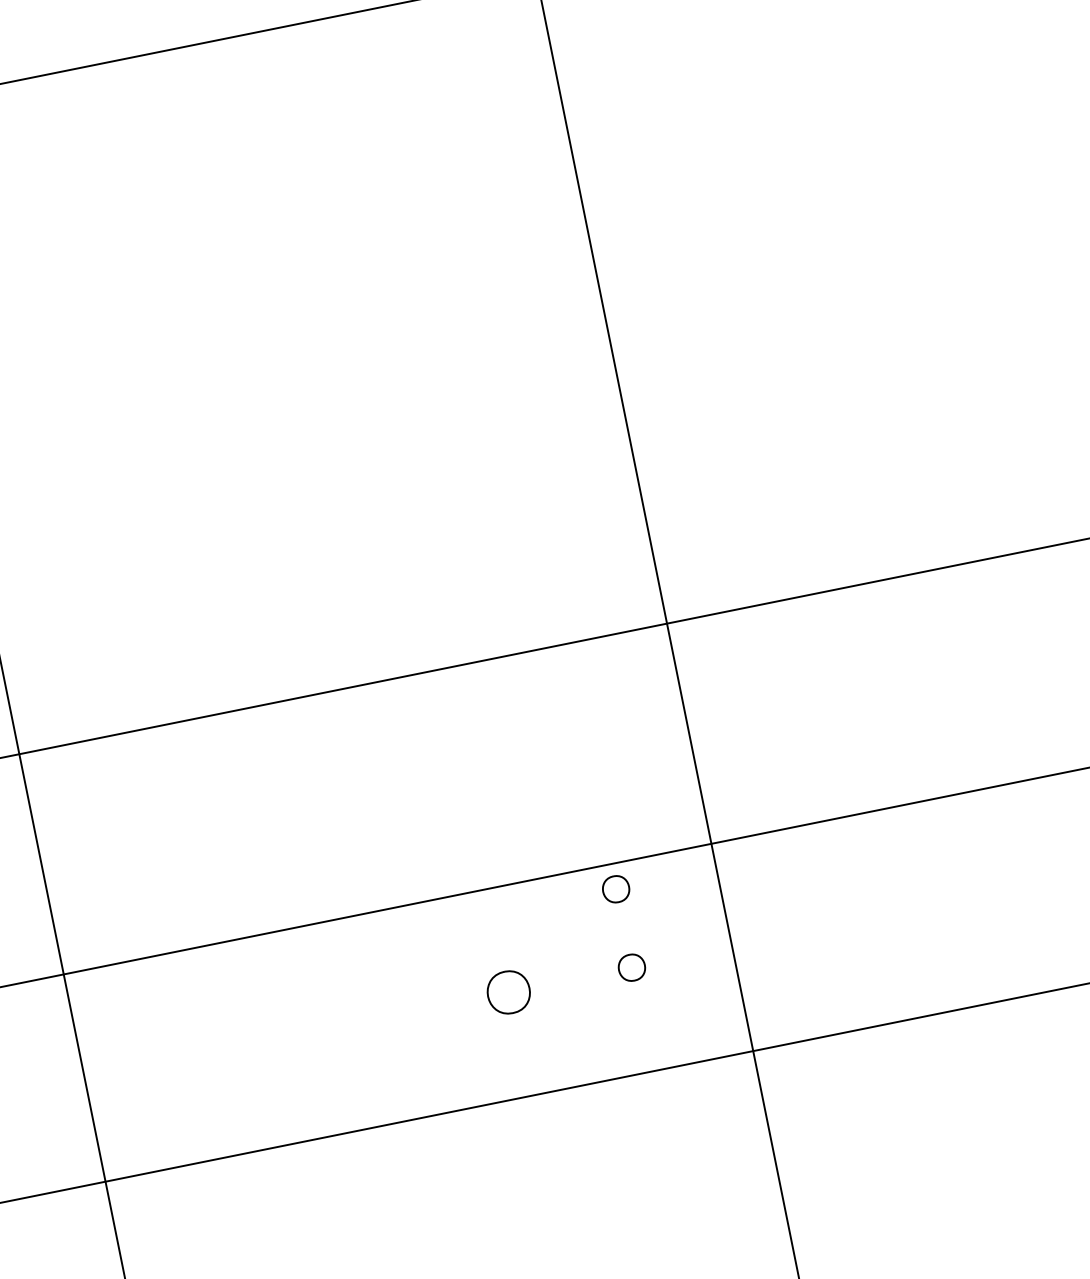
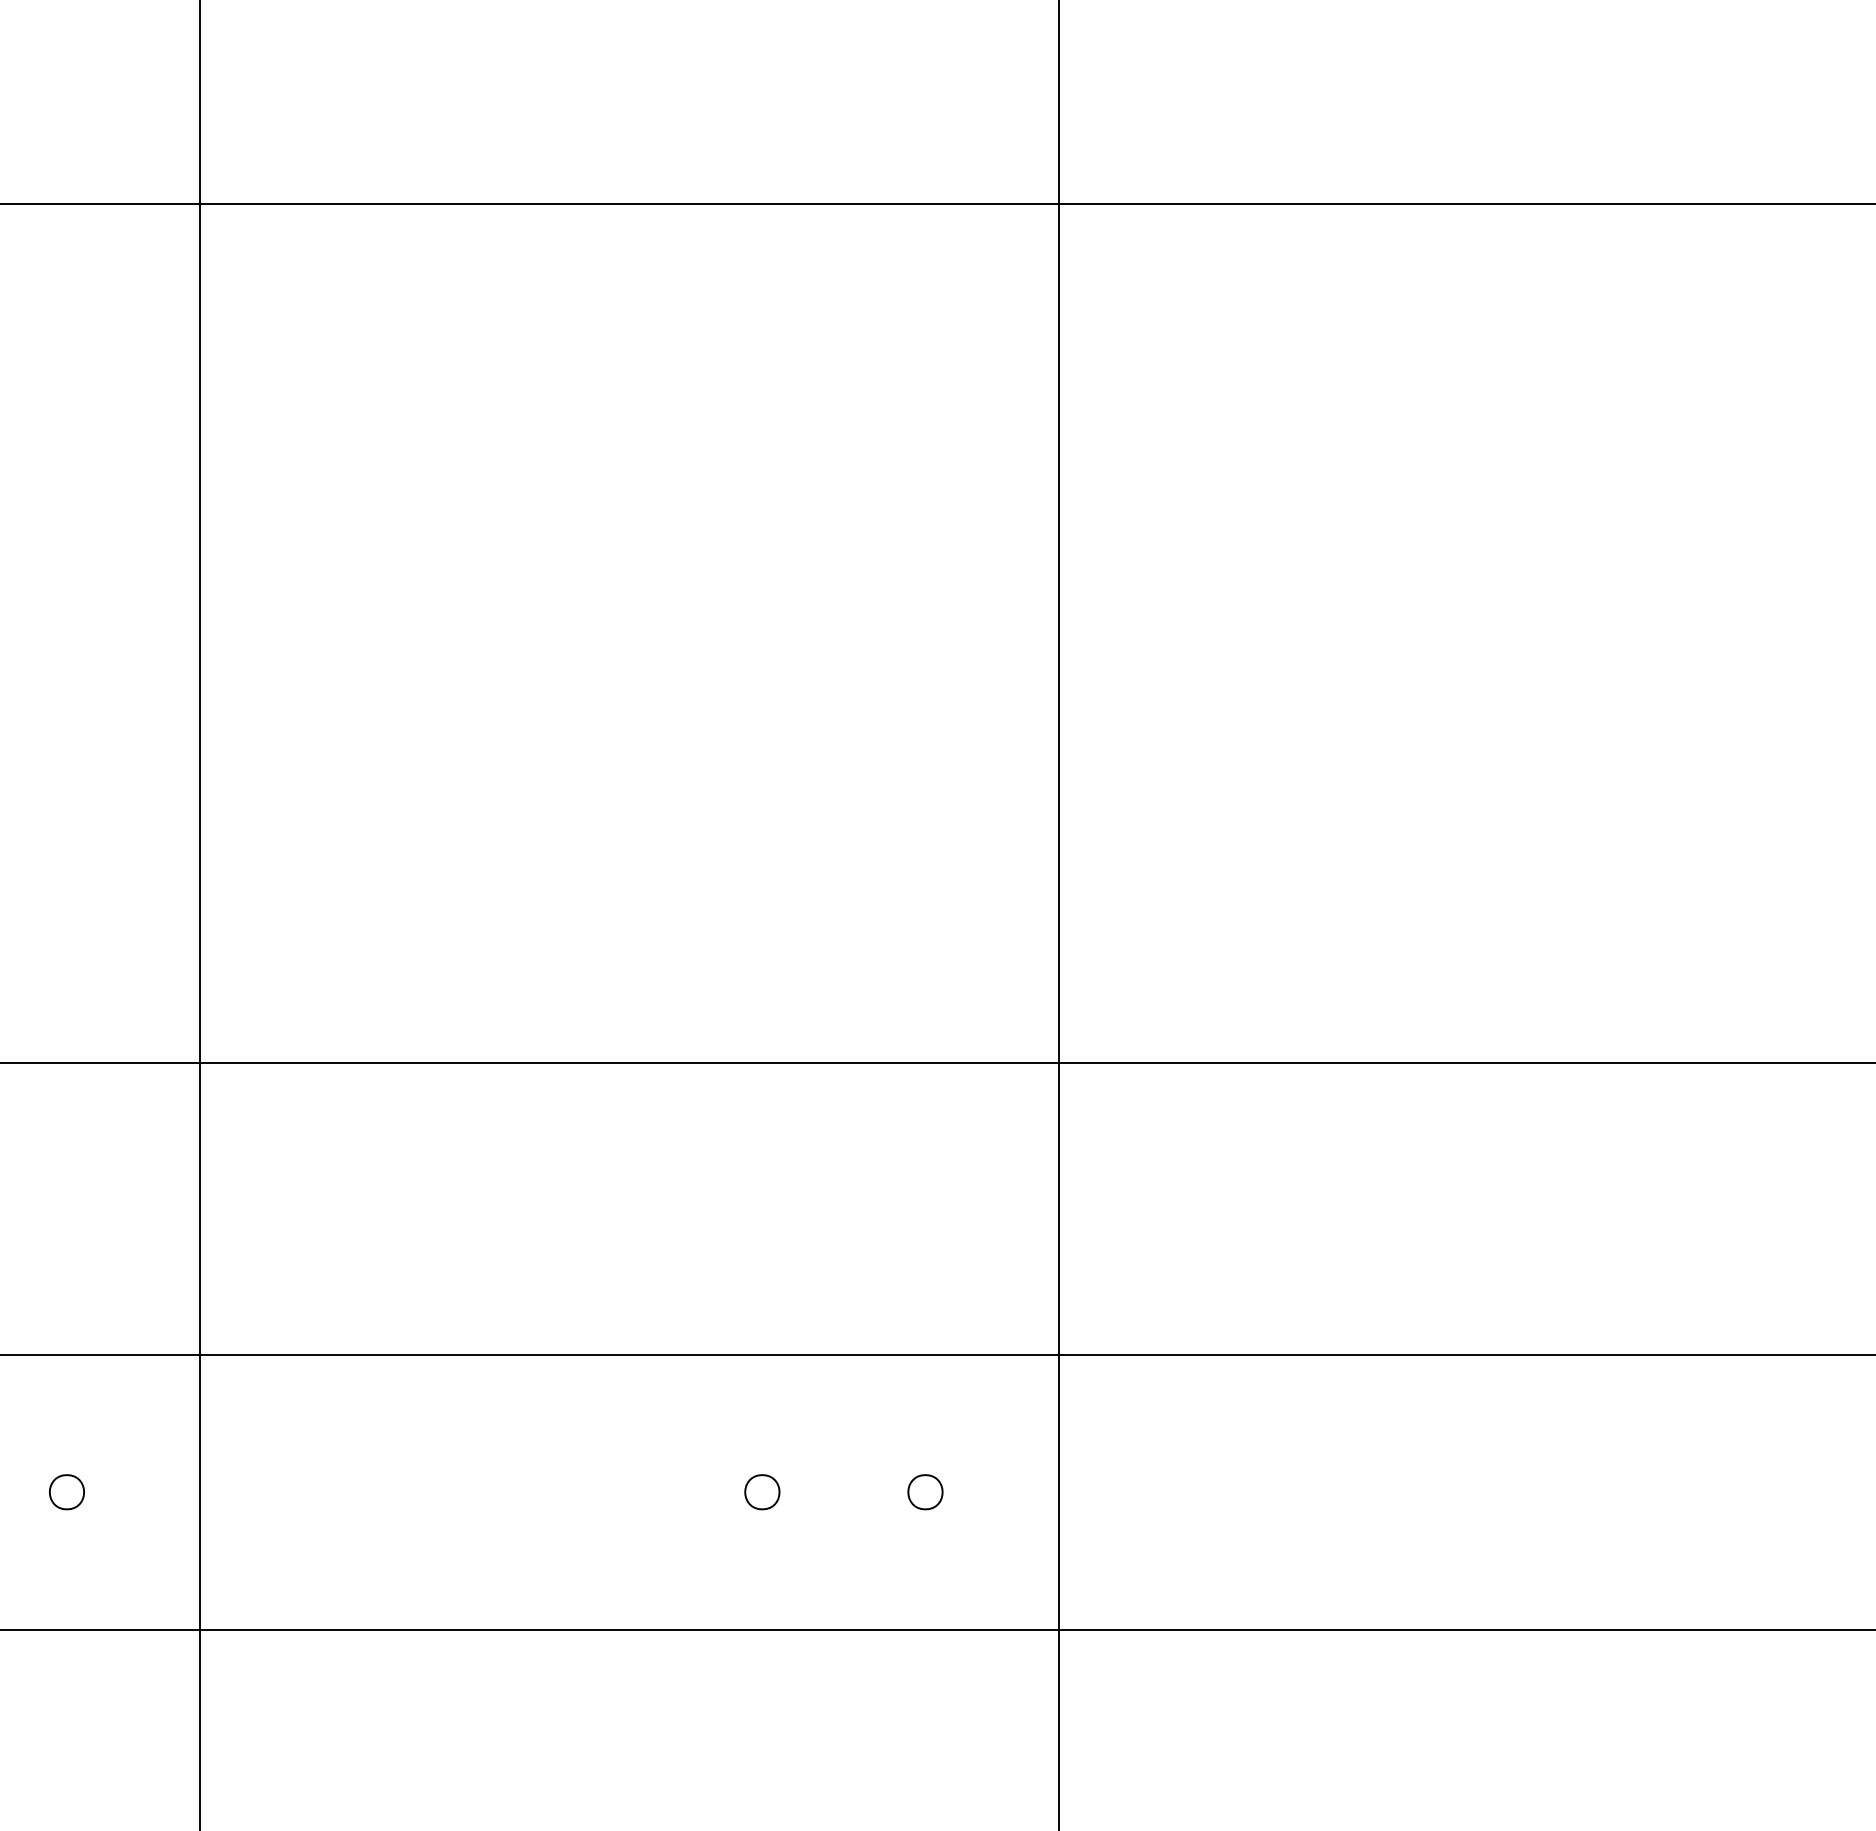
part: (616, 889) -> (925, 1388), removed
part: (509, 992) -> (762, 1492), size x0.62

